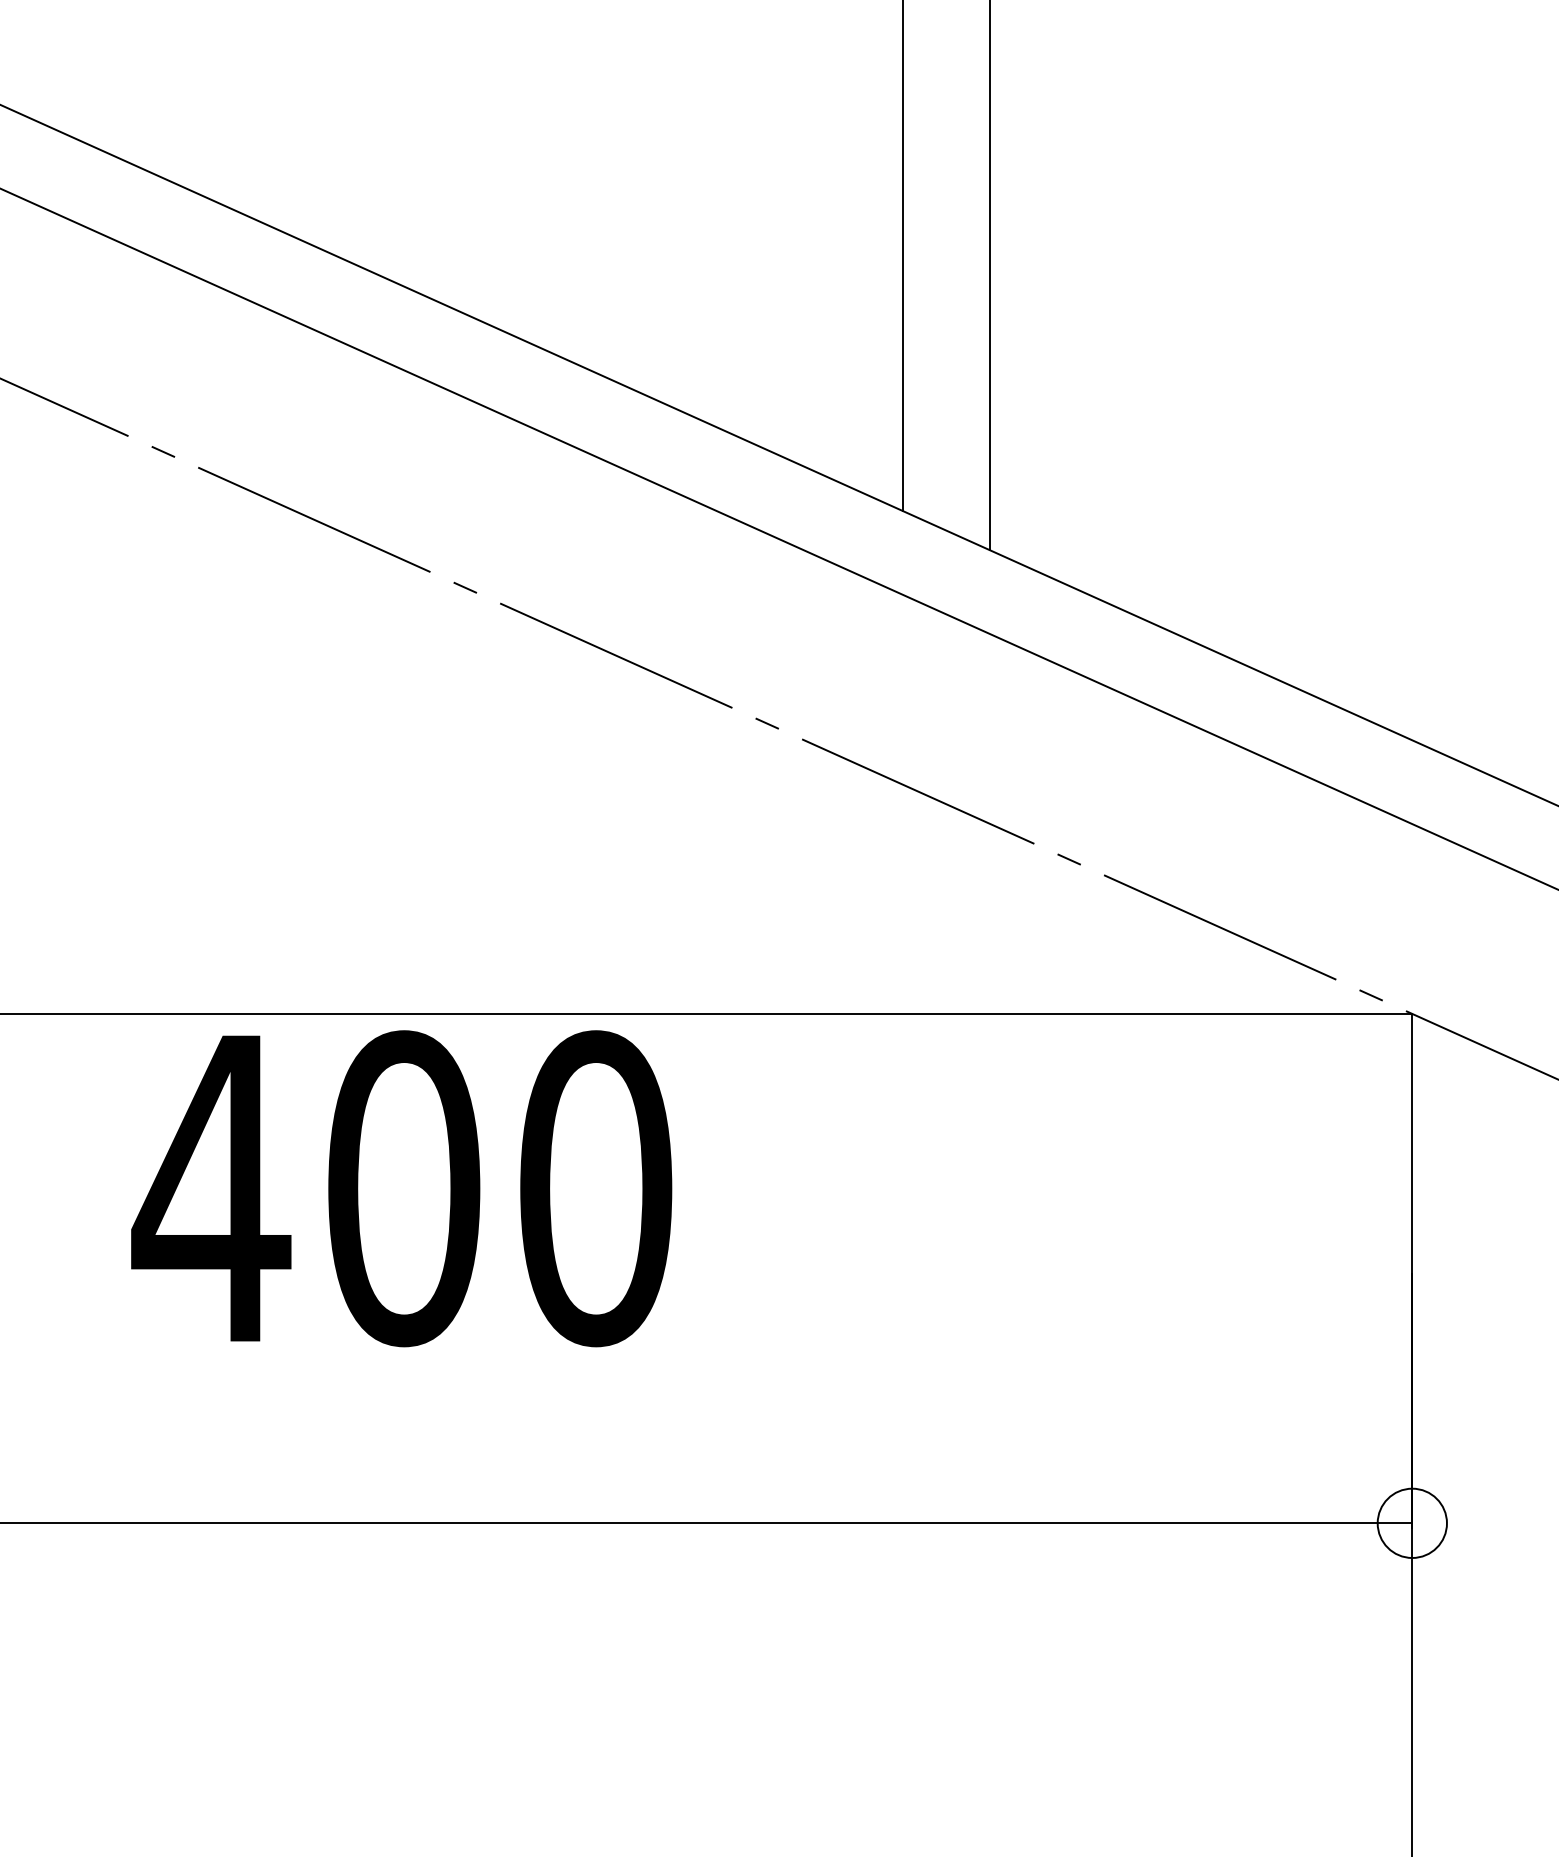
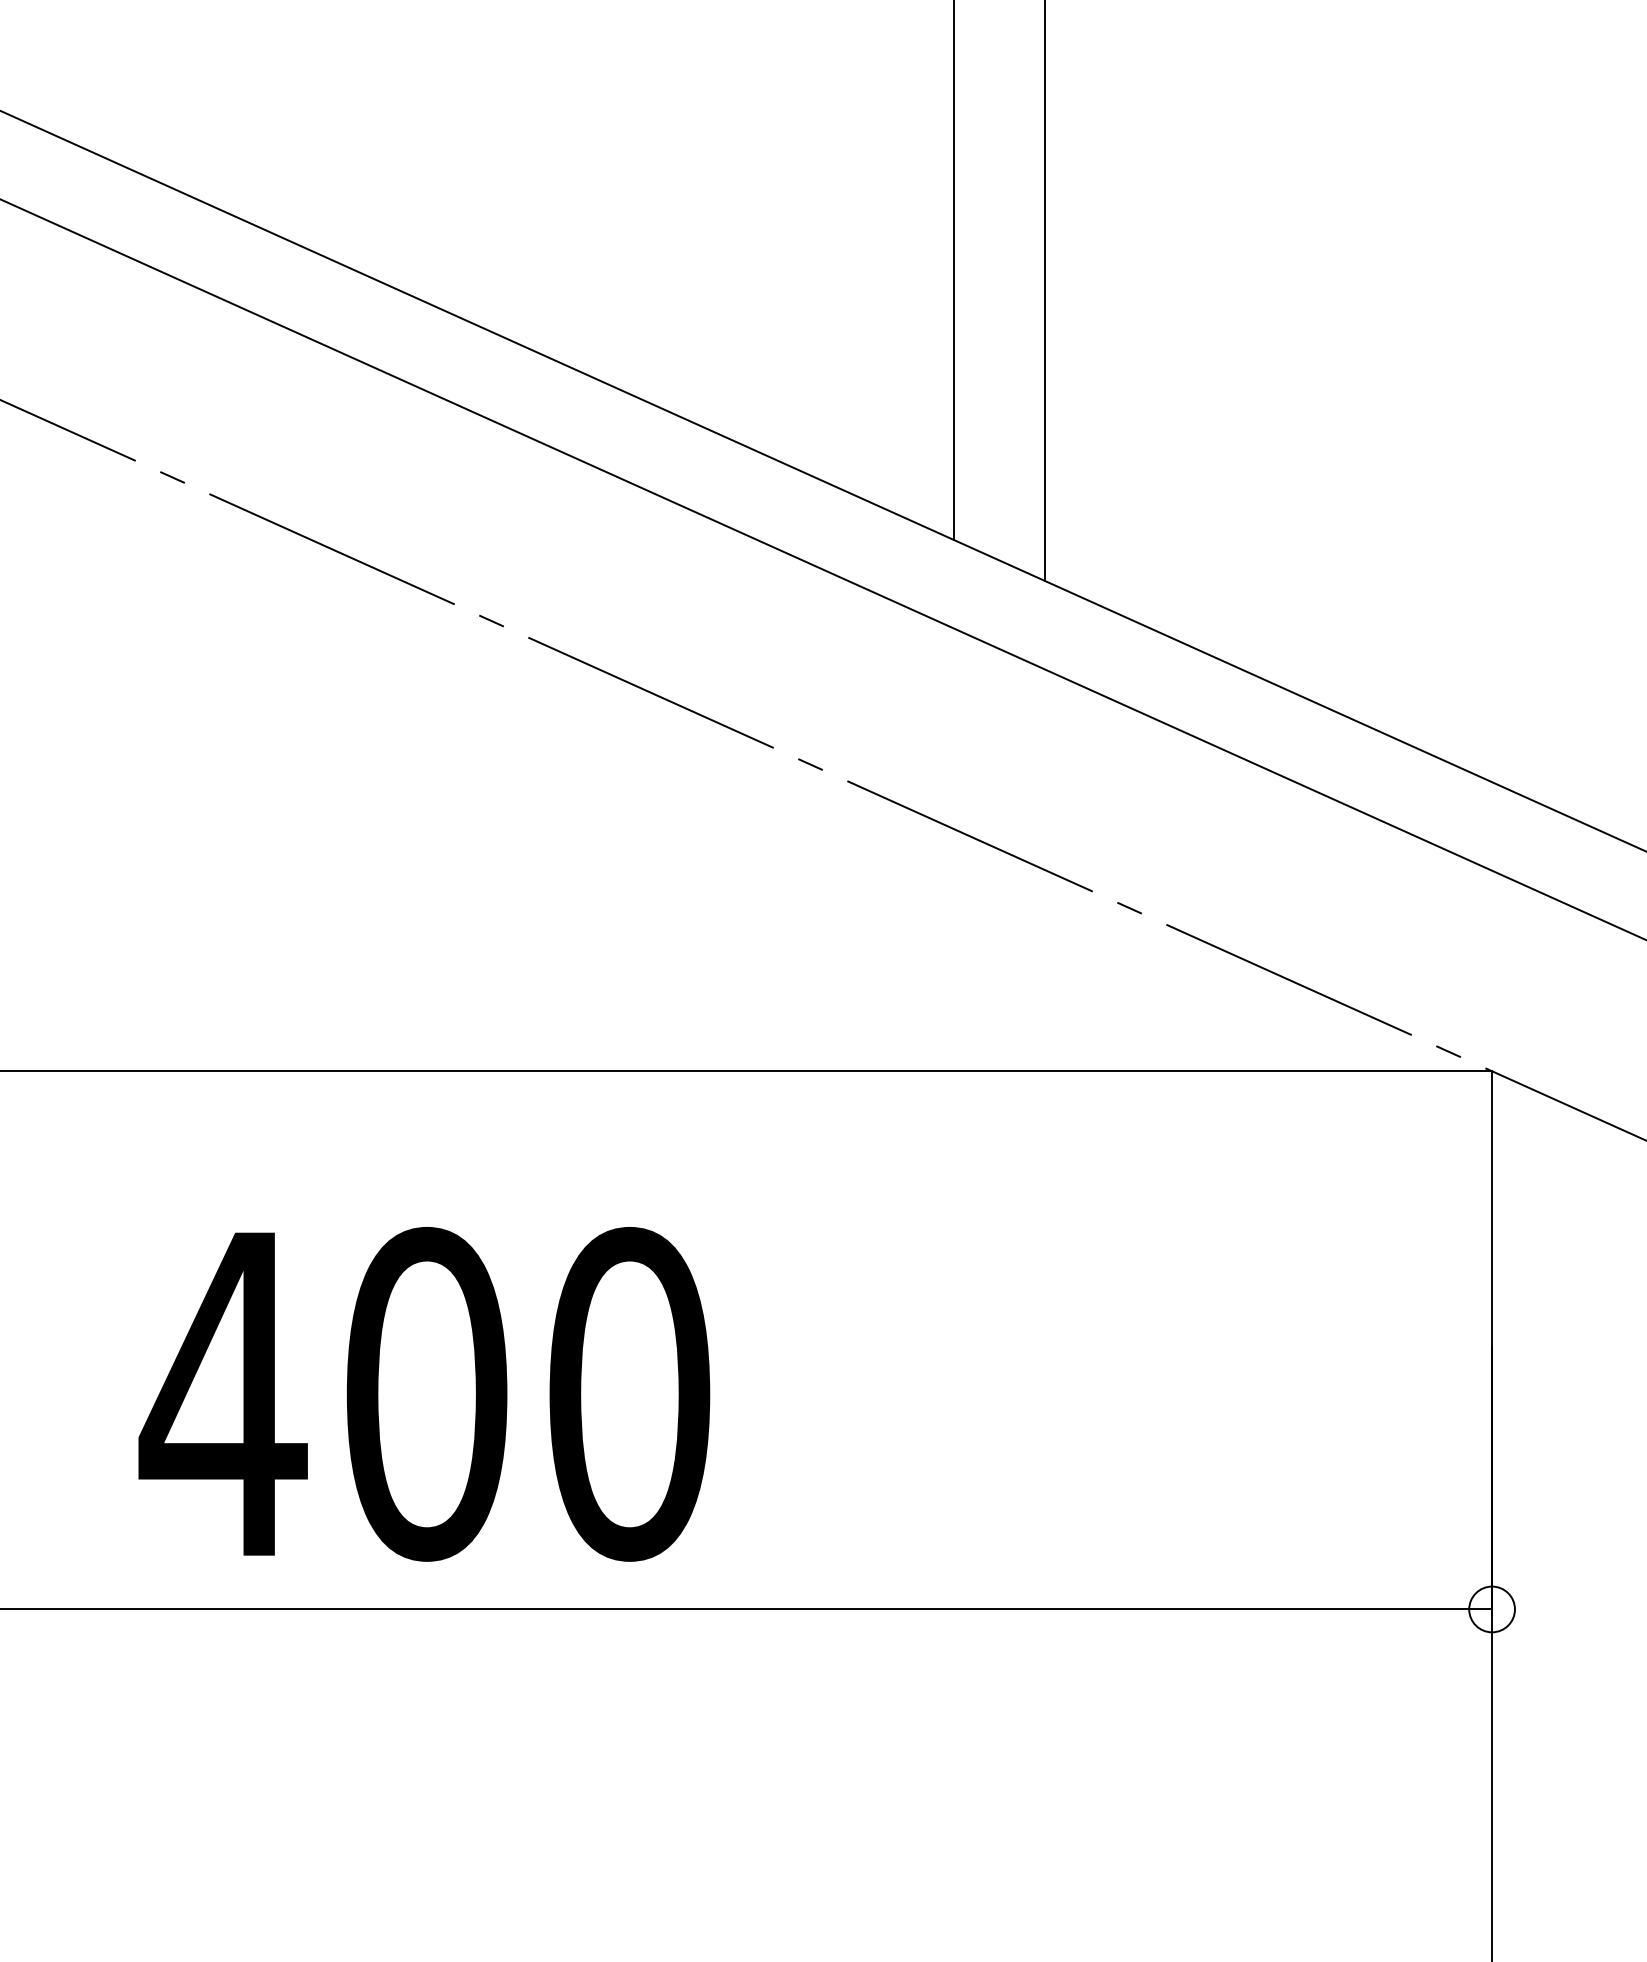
text: (401, 1188) -> (424, 1394), moved
circle: (1411, 1522) -> (1491, 1608), size x0.62

